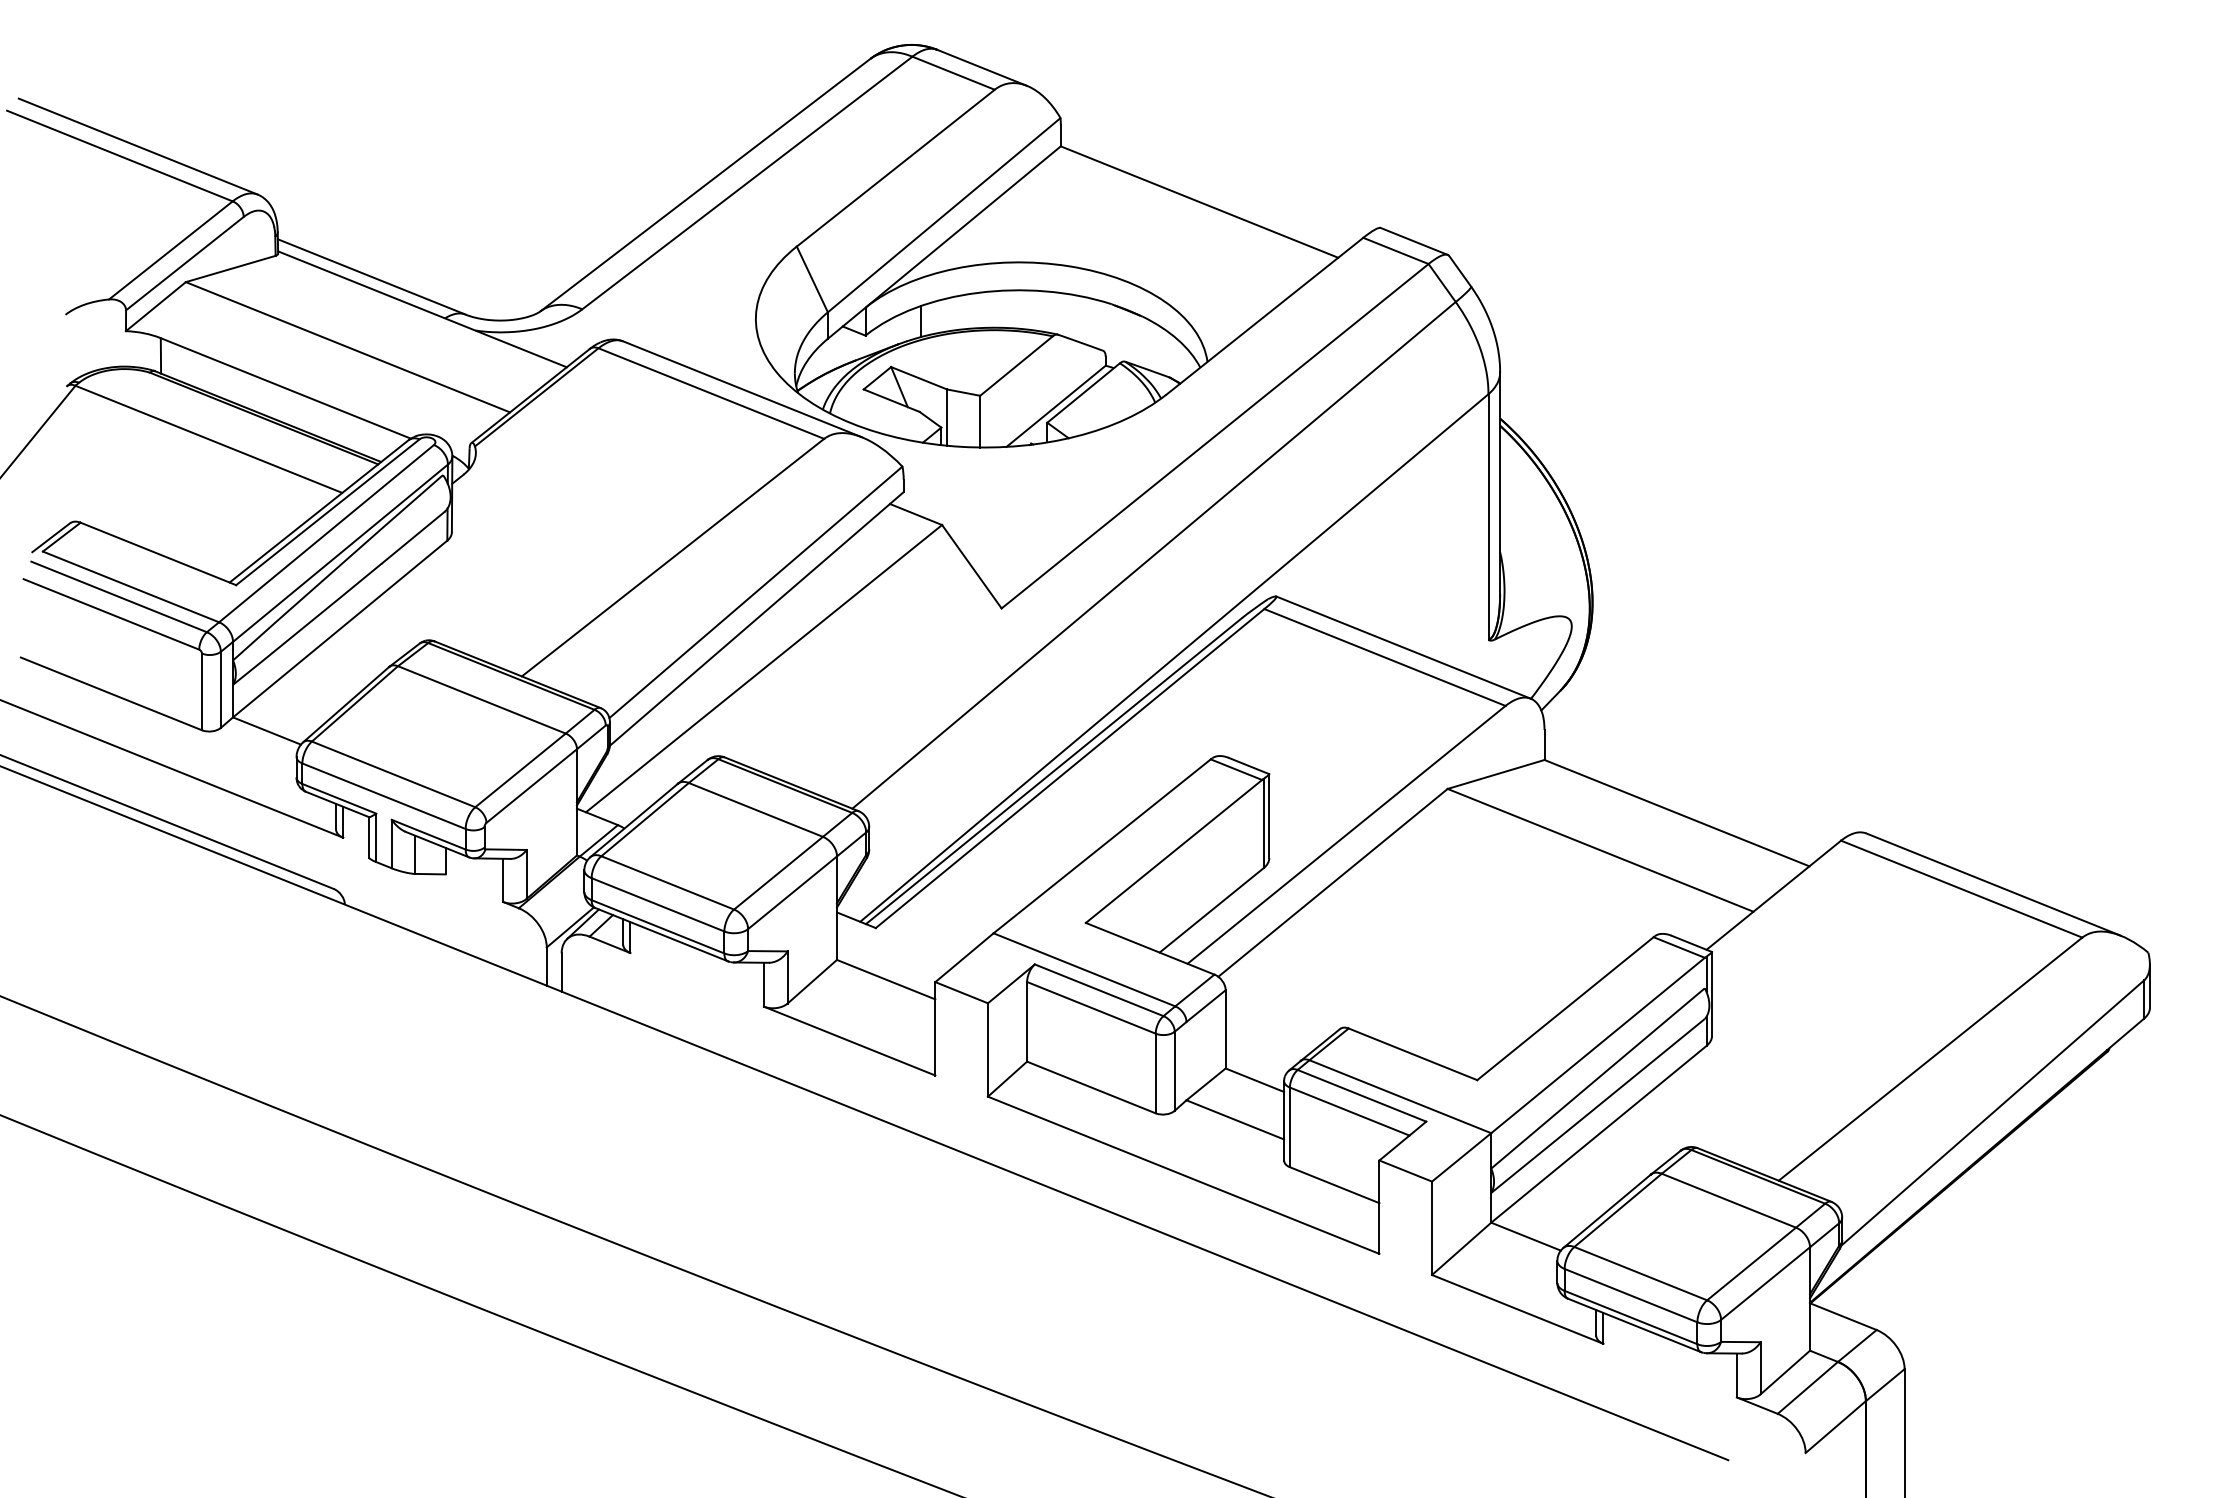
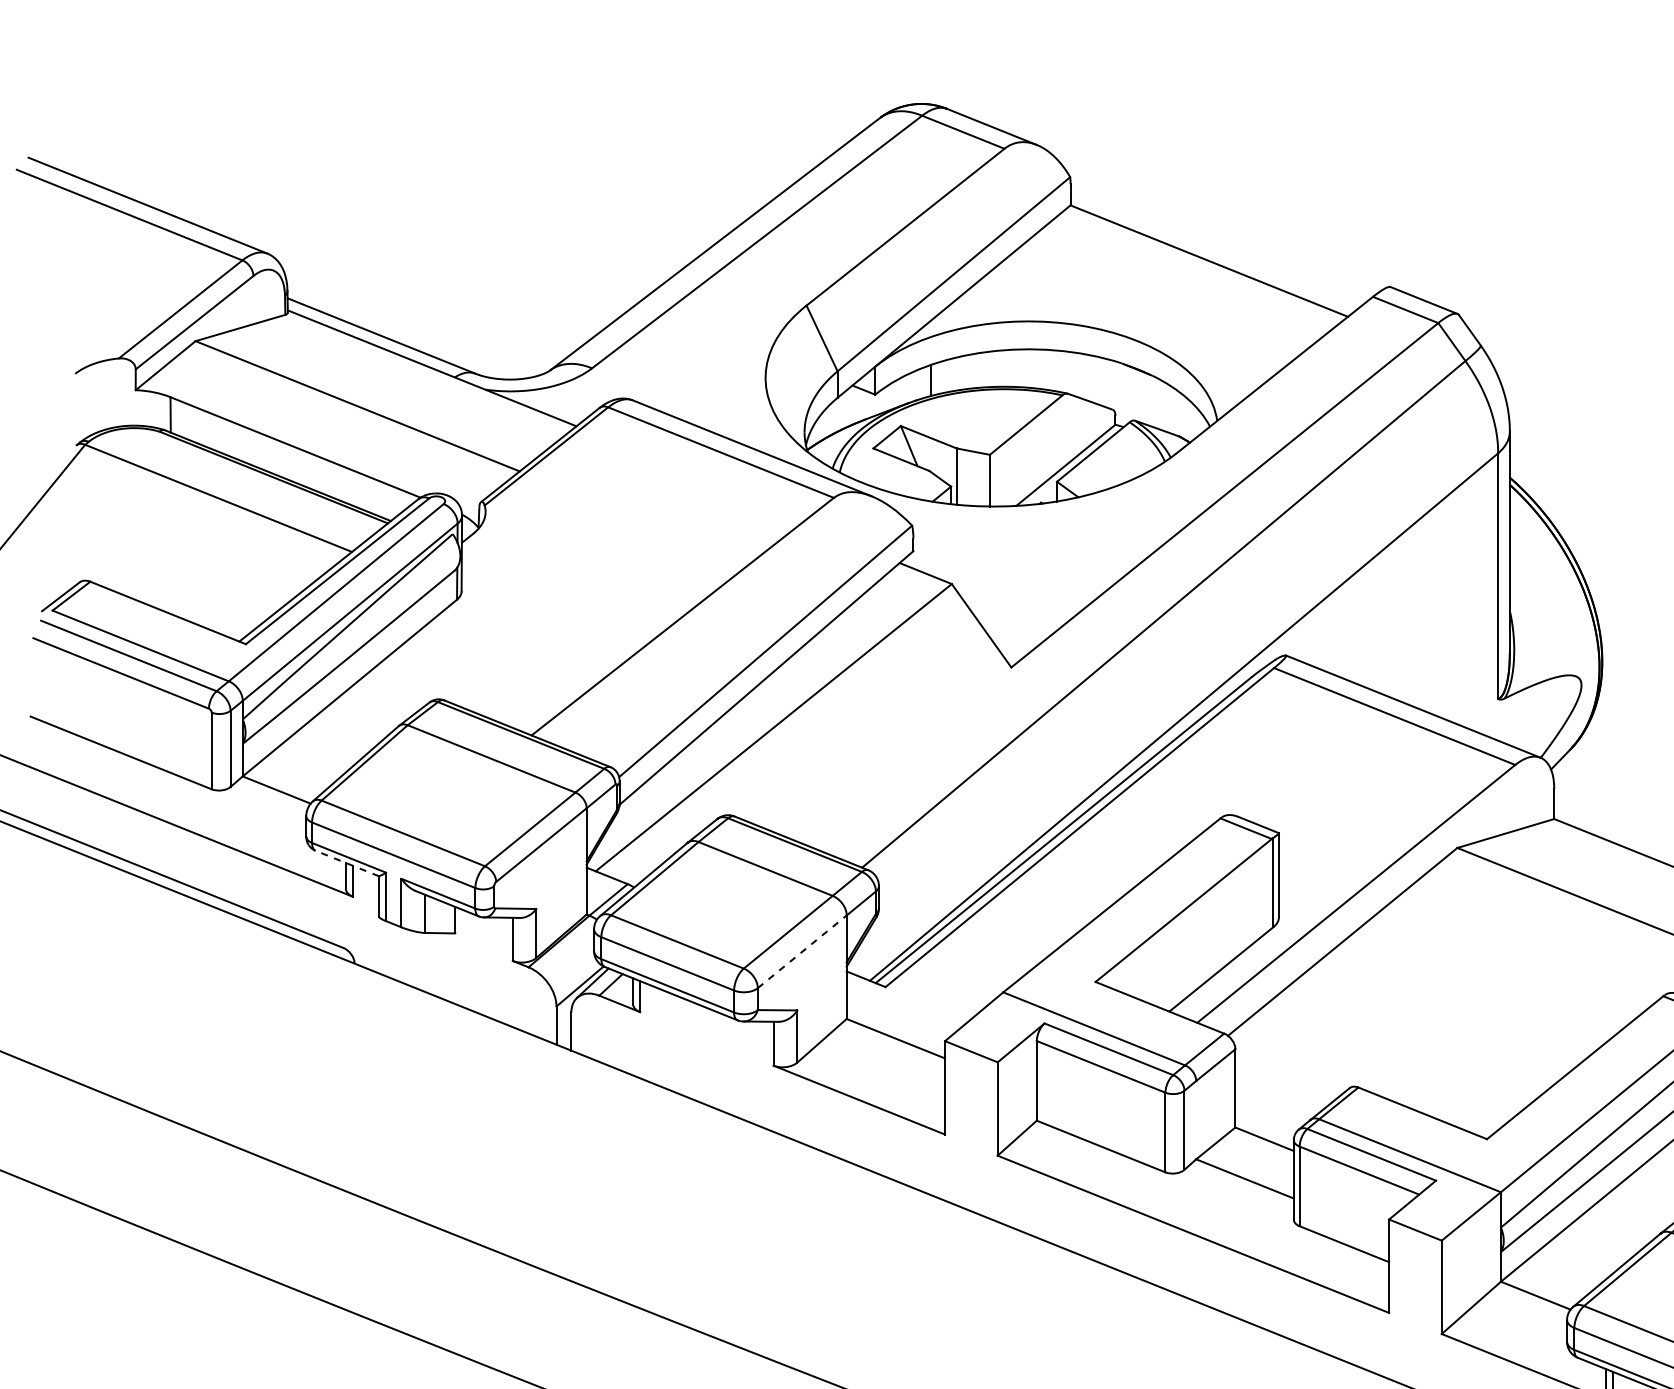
line: (337, 804) -> (347, 863), solid -> dashed
line: (792, 892) -> (802, 951), solid -> dashed

